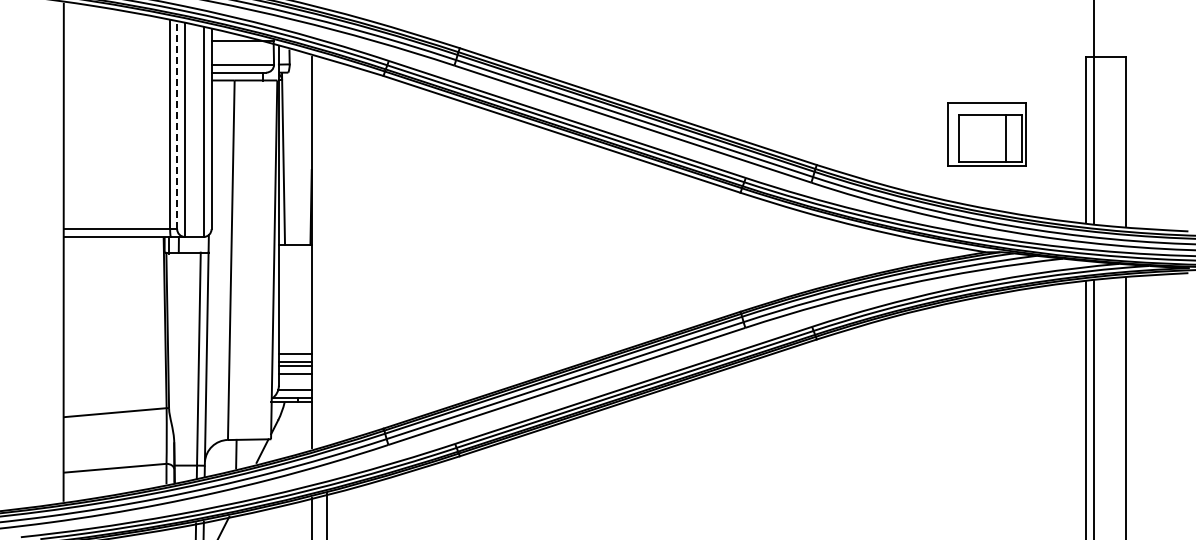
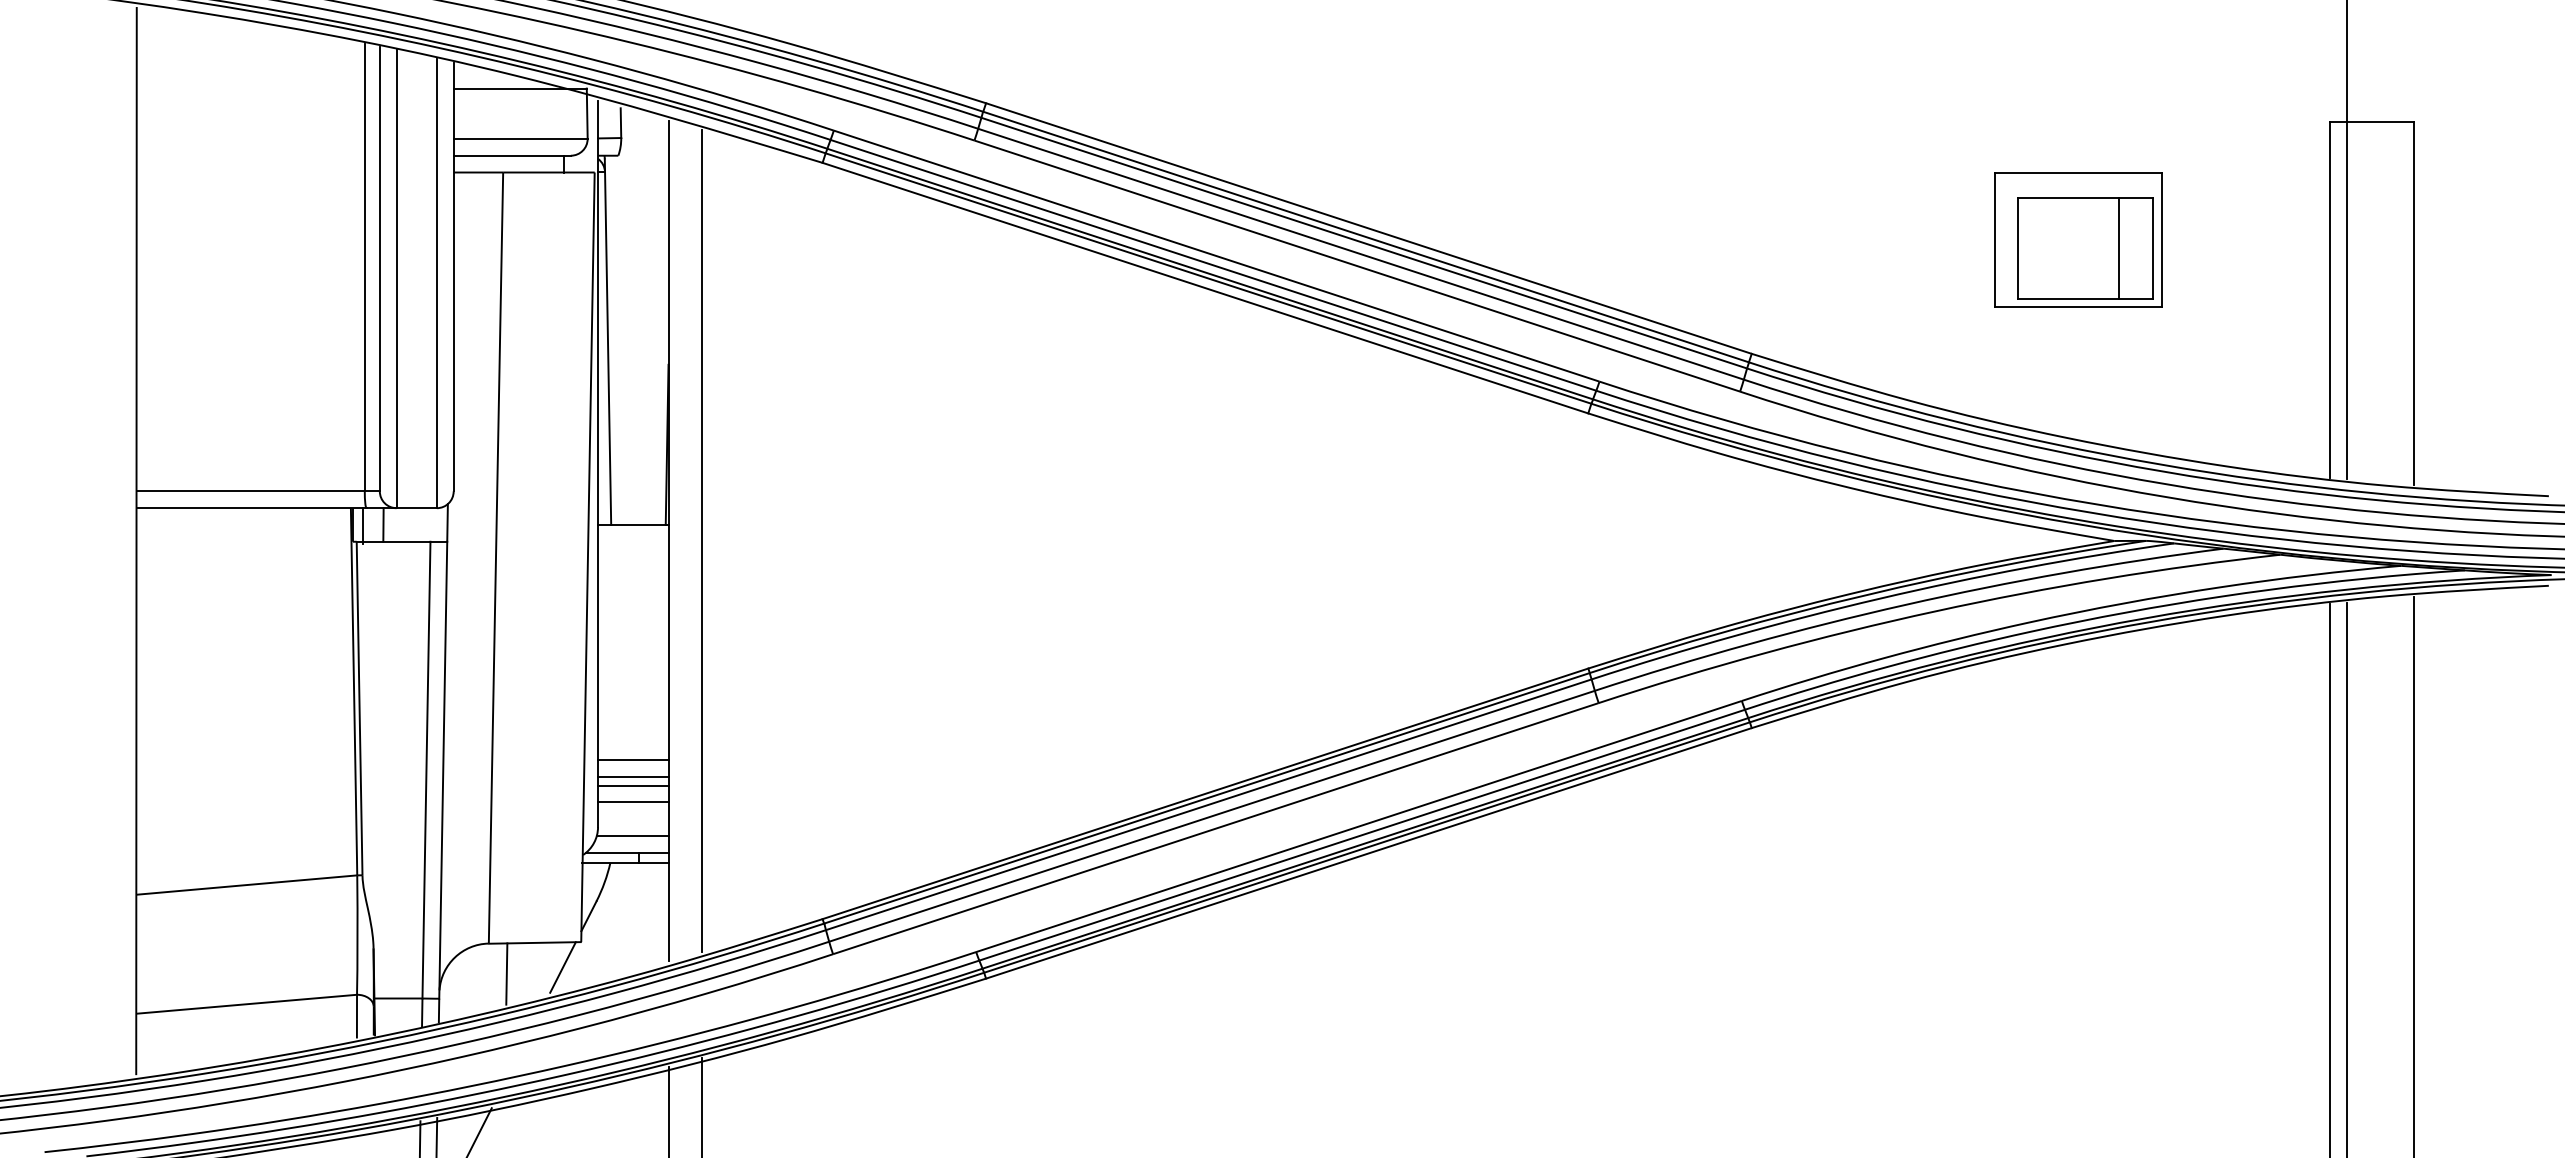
line: (177, 125) -> (380, 269), dashed -> solid
part: (986, 134) -> (2077, 239), moved
line: (327, 251) -> (702, 539), added

